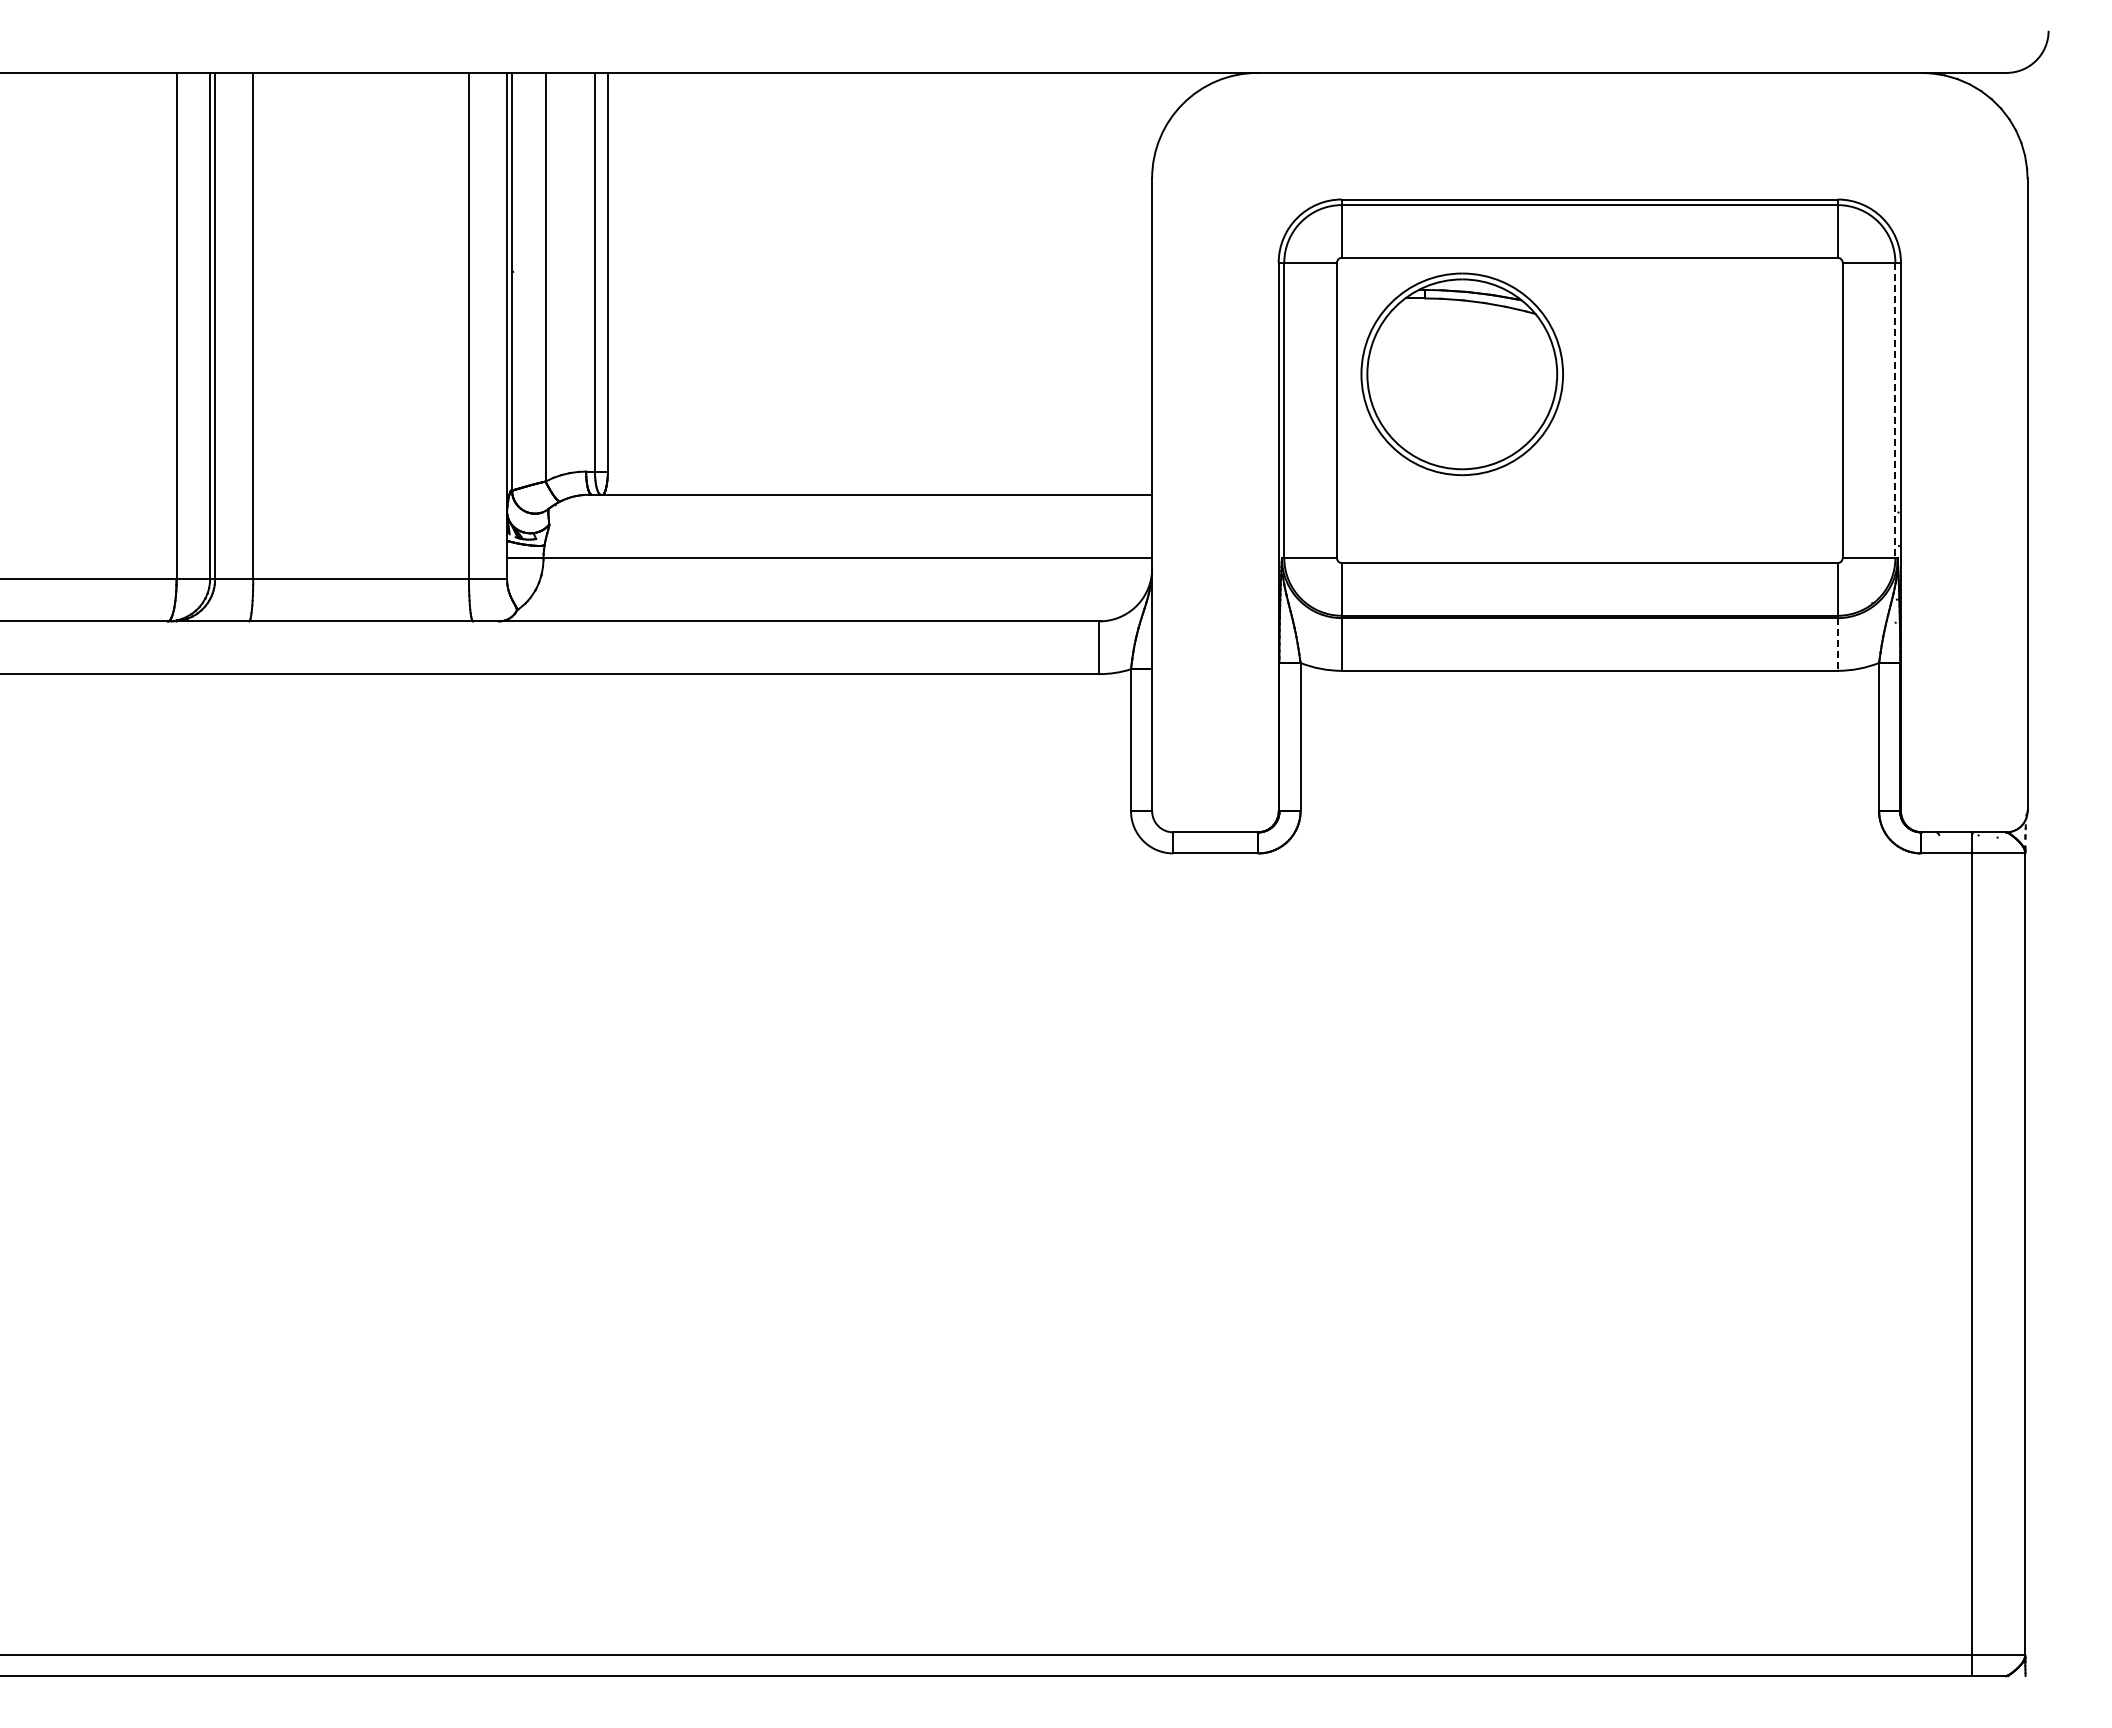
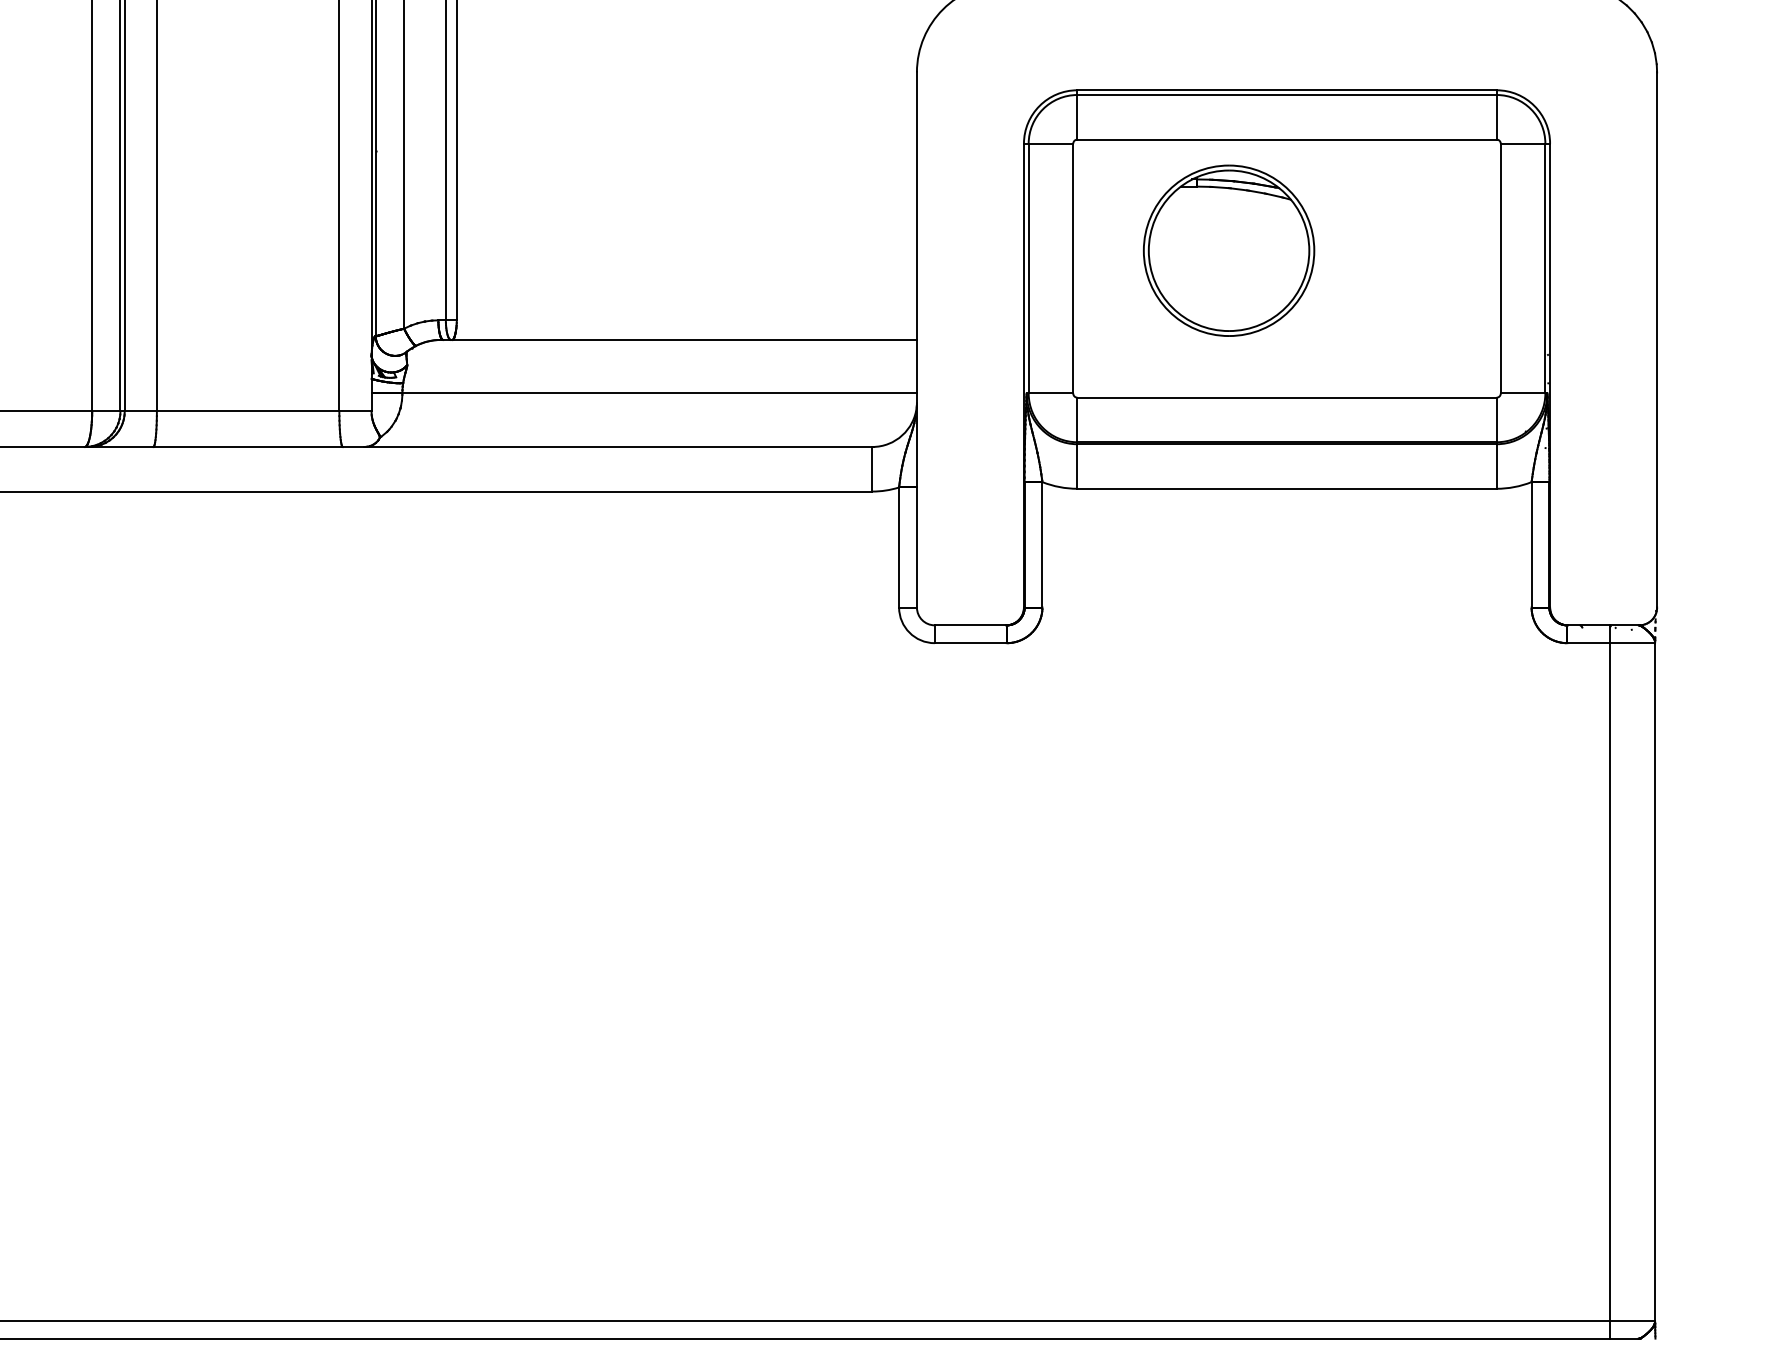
part: (1461, 374) -> (1228, 250), moved
line: (1895, 410) -> (1545, 268), dashed -> solid
line: (1837, 644) -> (1496, 466), dashed -> solid

